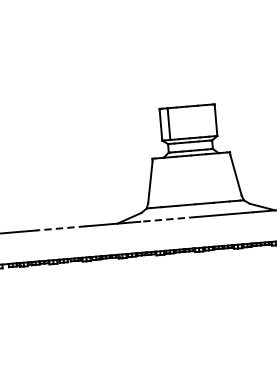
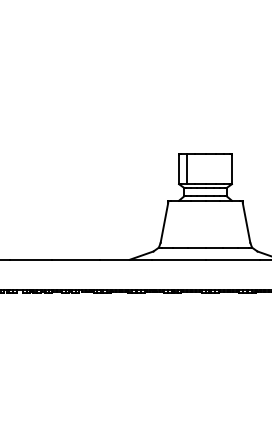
line: (168, 219) -> (178, 259), dashed -> solid
line: (60, 228) -> (75, 259), dashed -> solid

